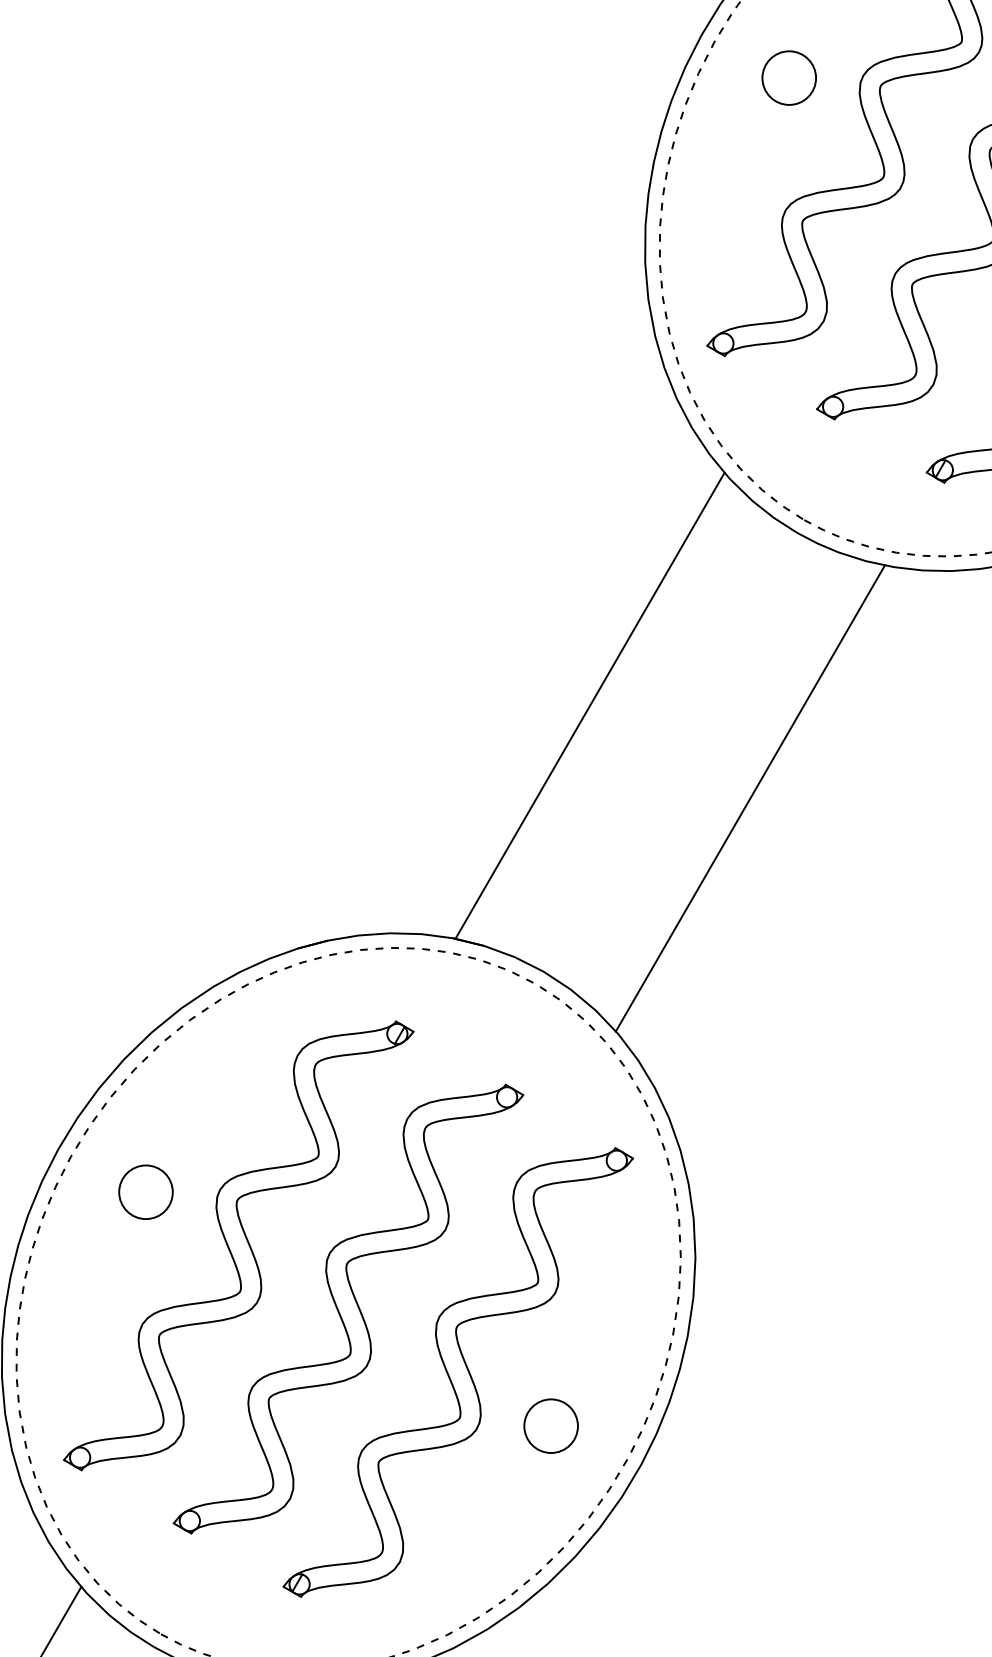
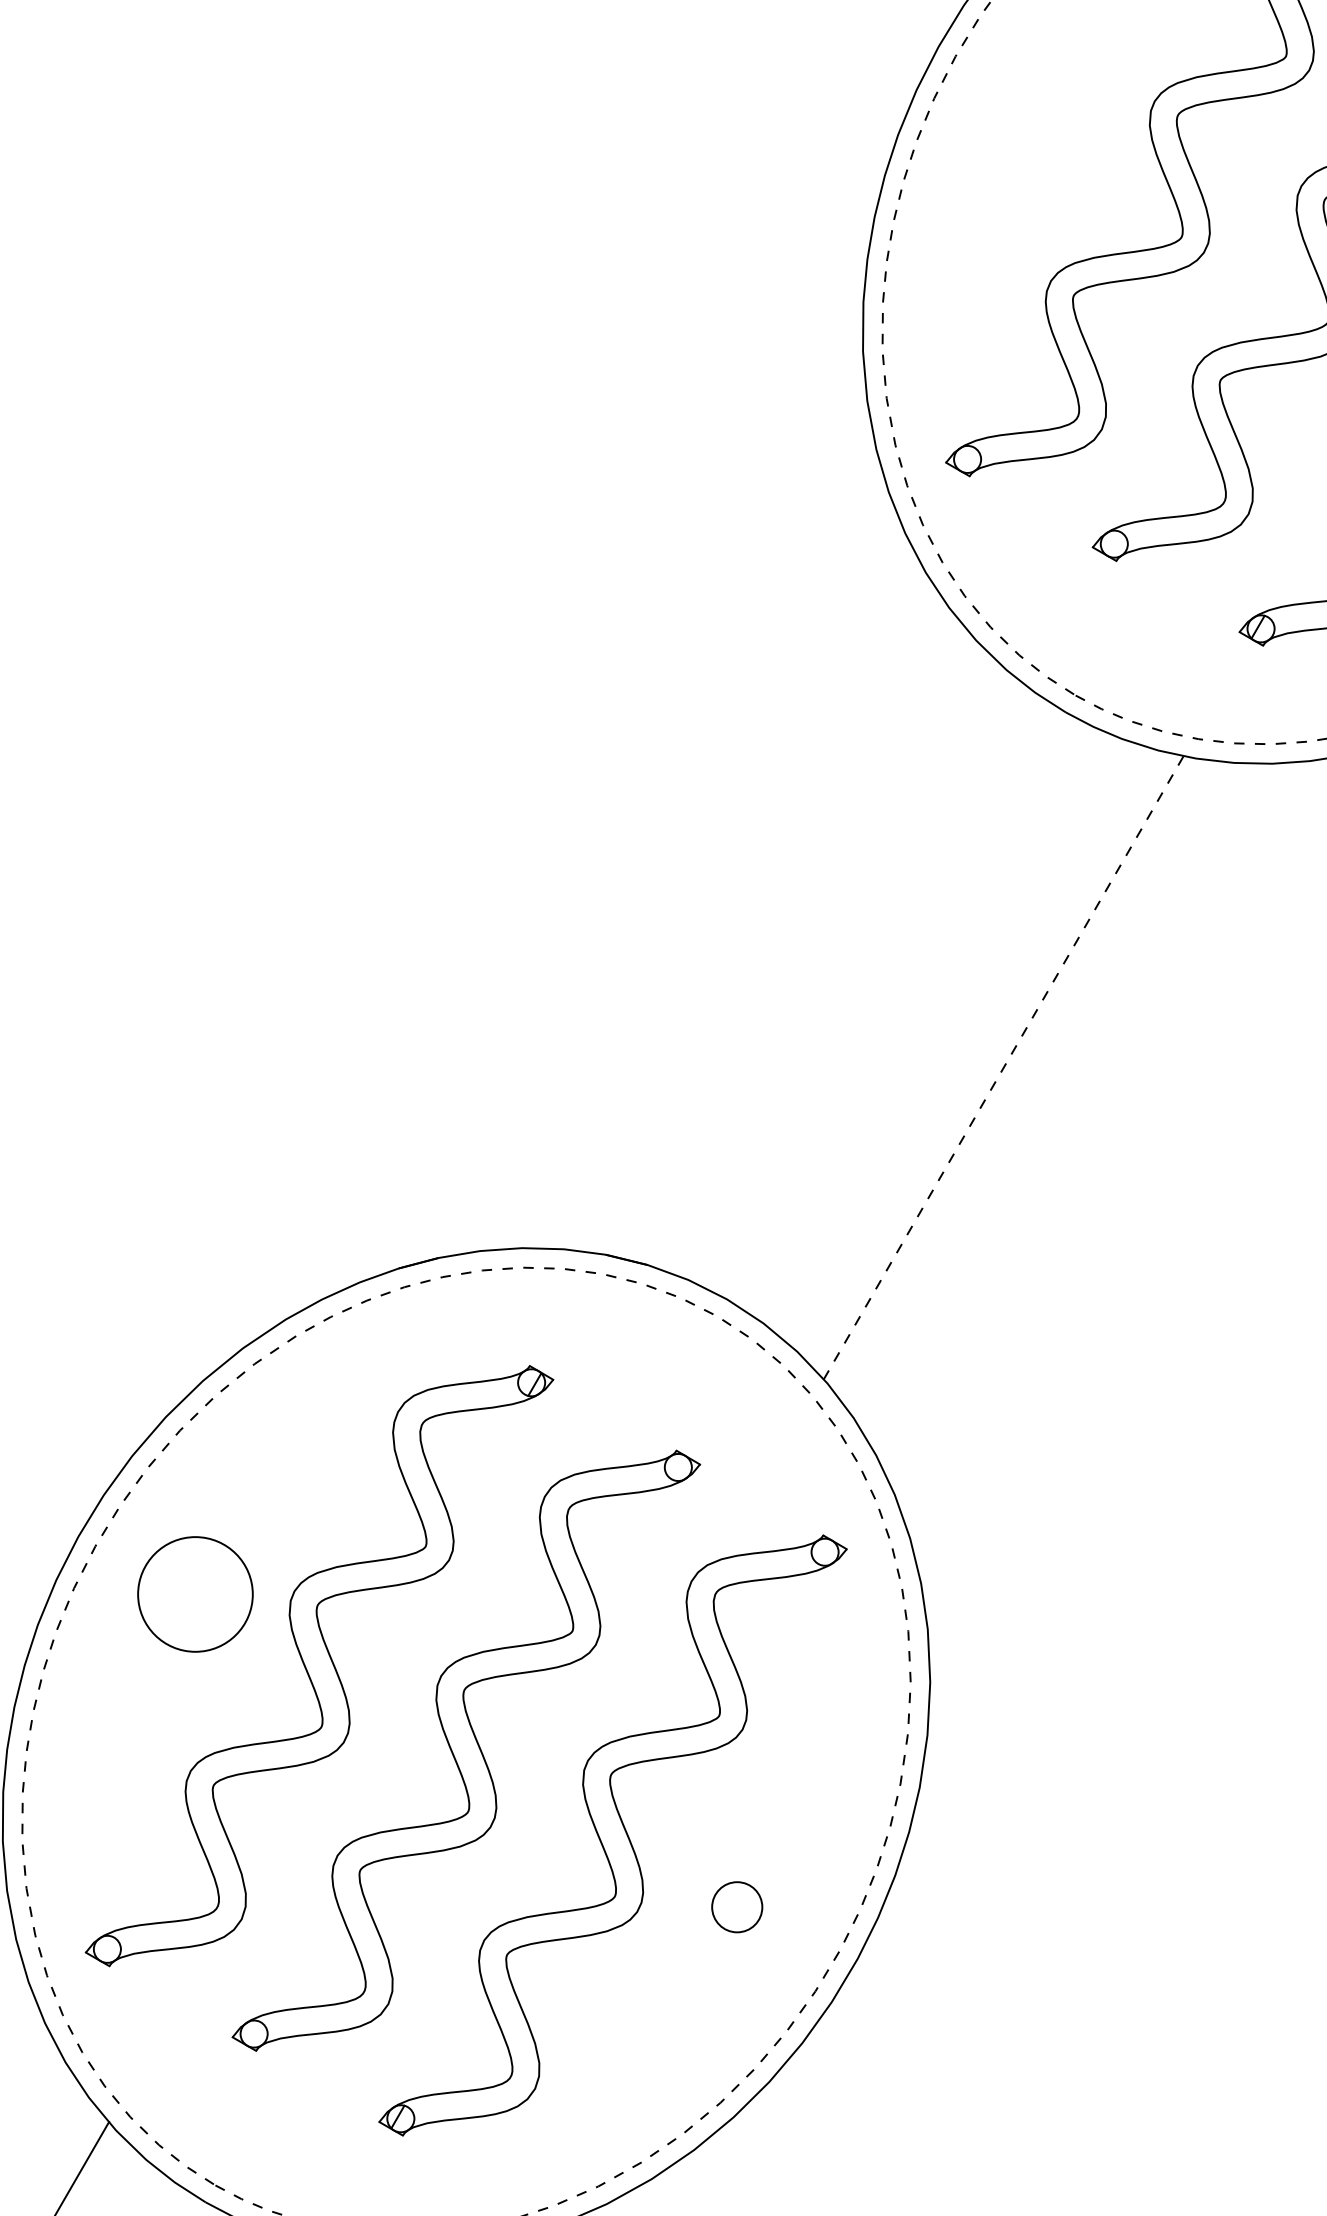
circle: (789, 78) -> (1055, 104), removed
line: (590, 705) -> (789, 943), removed
line: (750, 798) -> (1003, 1067), solid -> dashed
circle: (146, 1192) -> (195, 1594), size x1.6
circle: (551, 1426) -> (737, 1907), size x0.7

